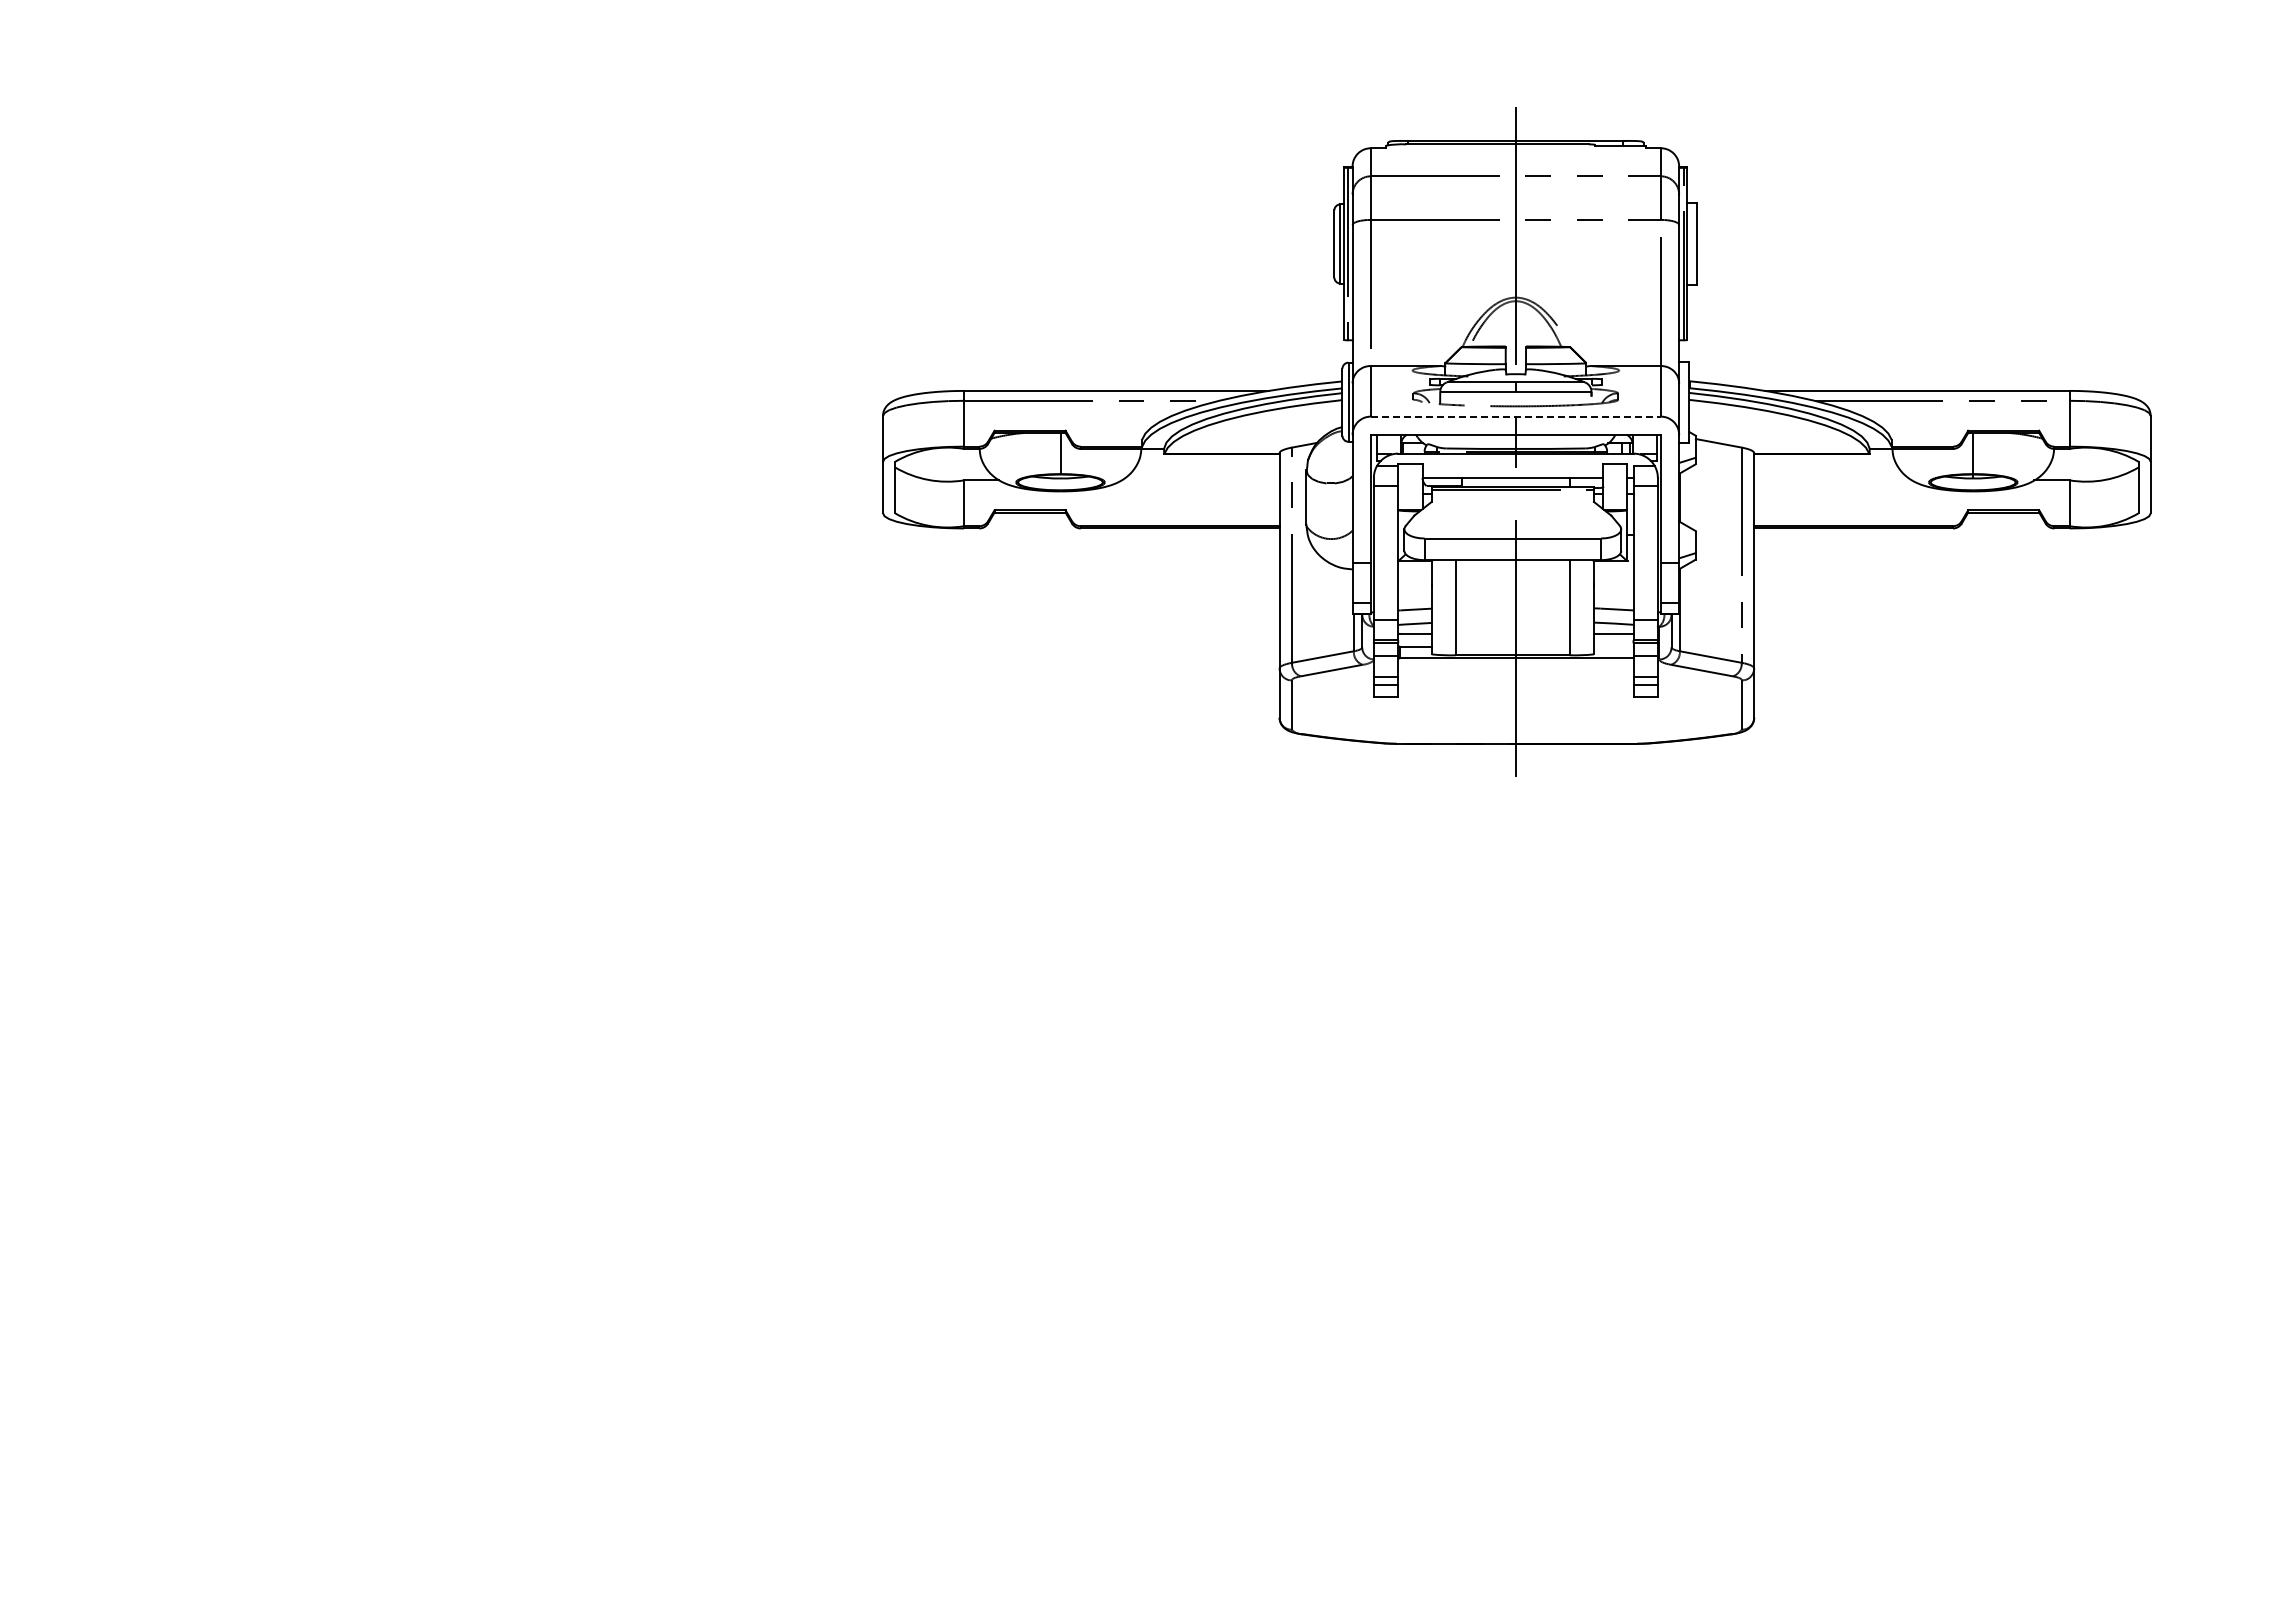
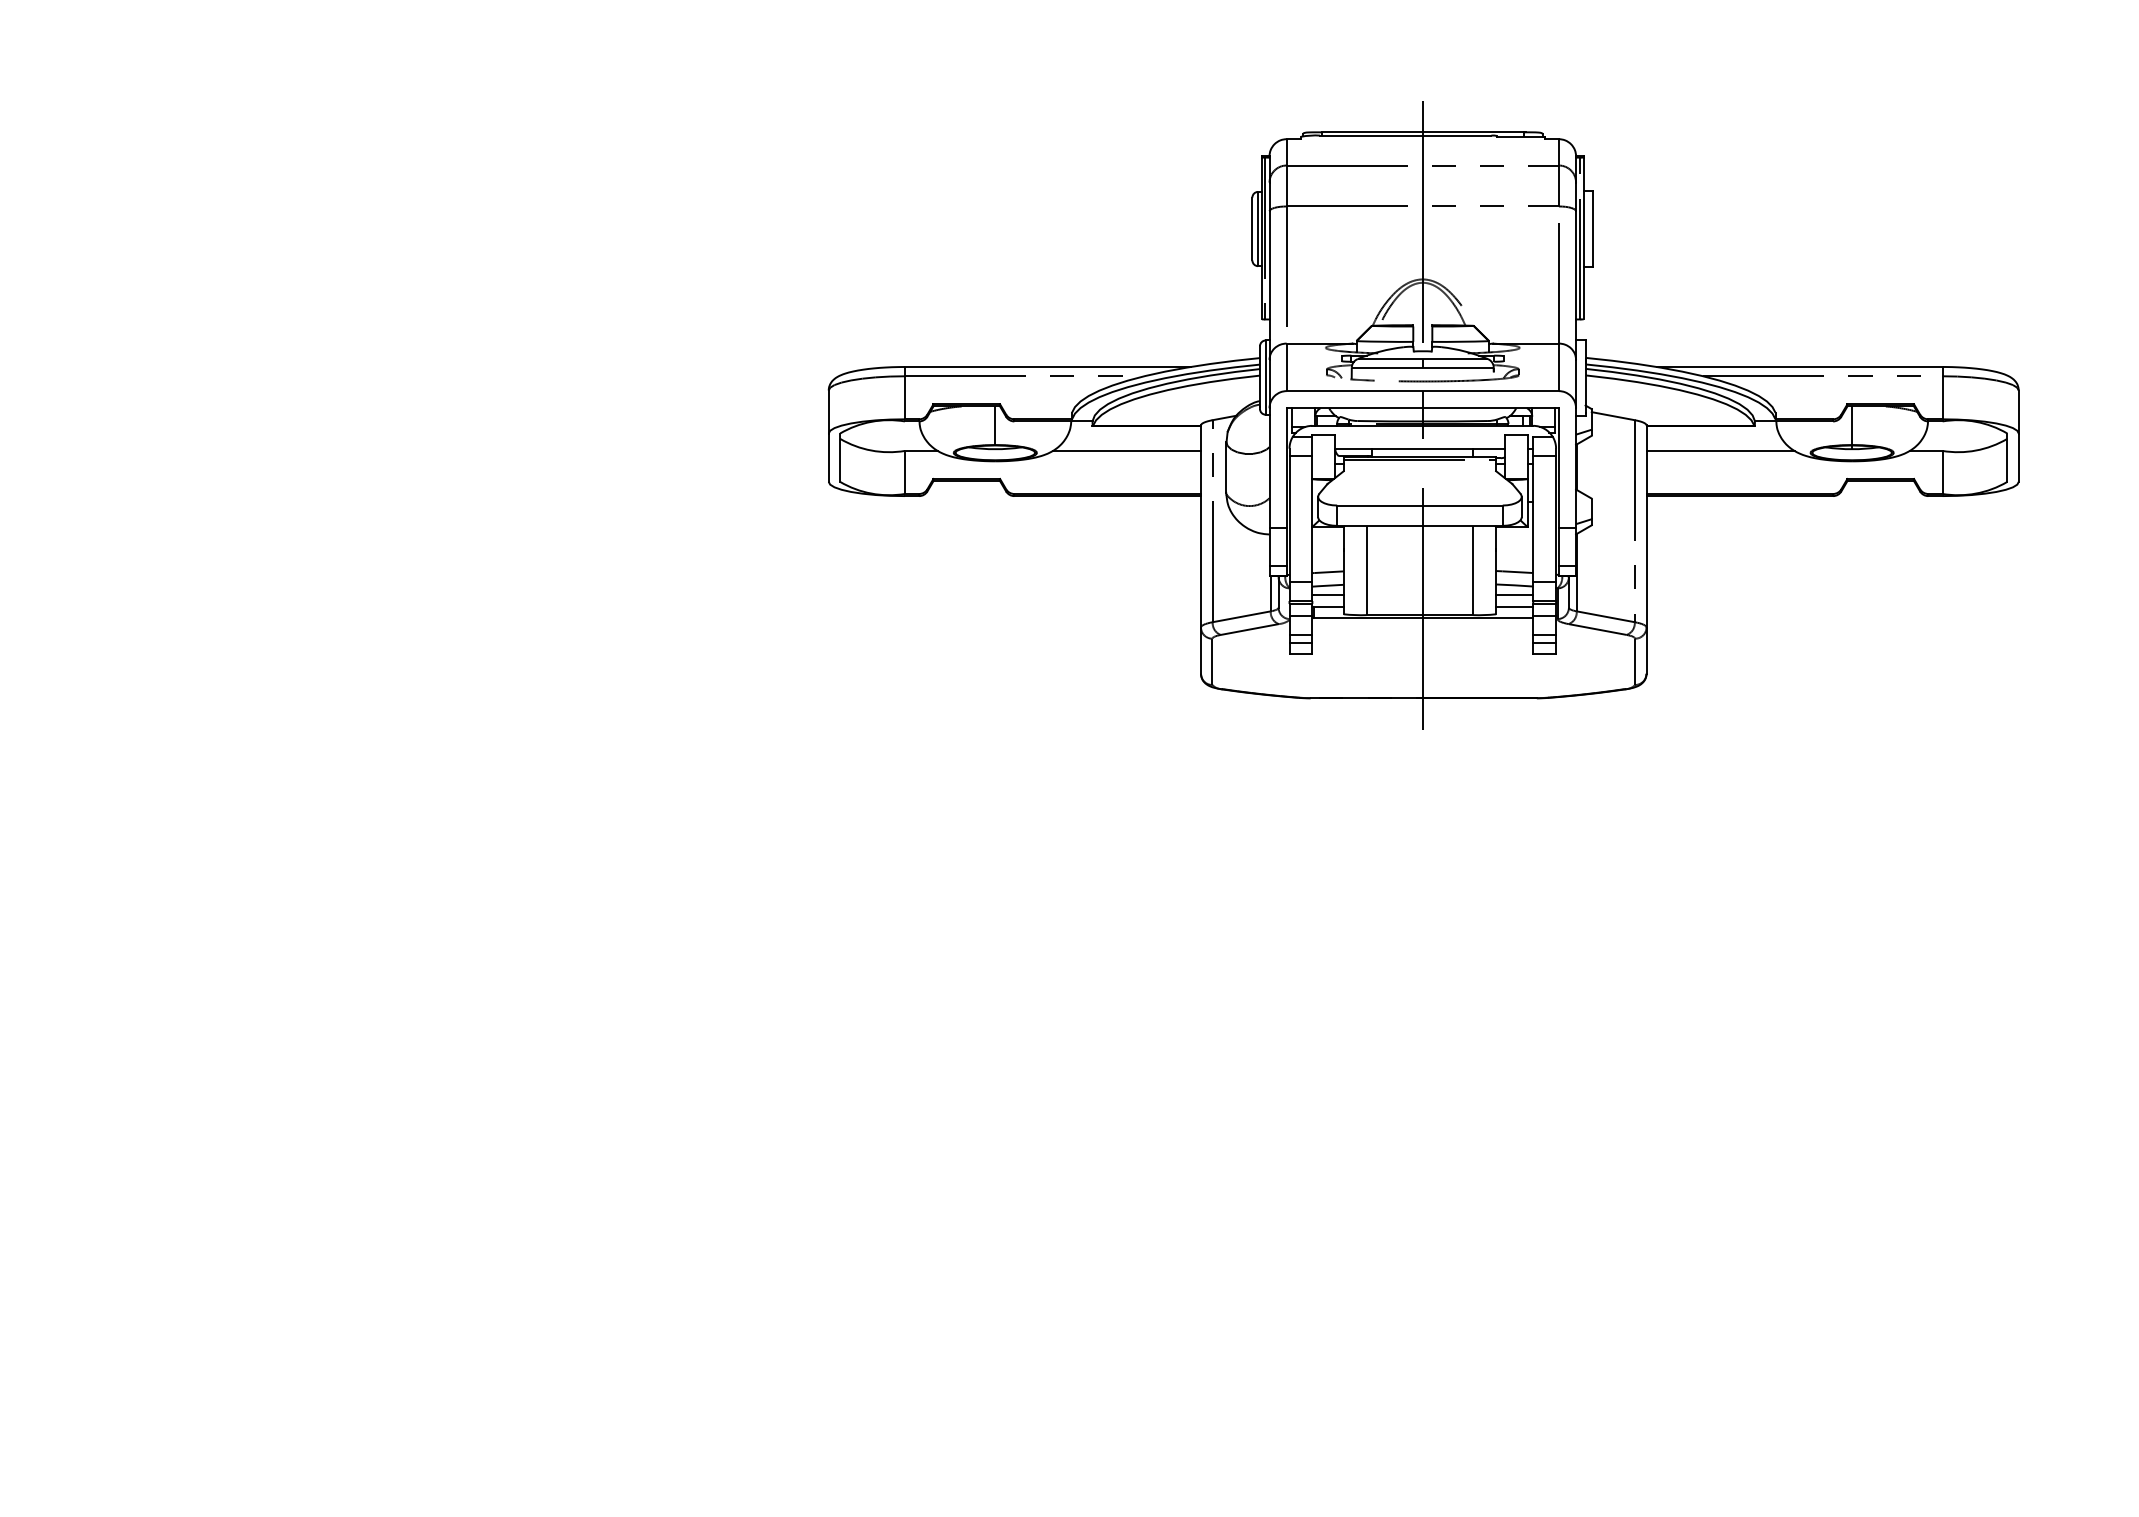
line: (1516, 416) -> (1423, 390), dashed -> solid
line: (1200, 480) -> (1126, 451), added
line: (1832, 480) -> (1720, 451), added
line: (1613, 646) -> (1514, 606), added

